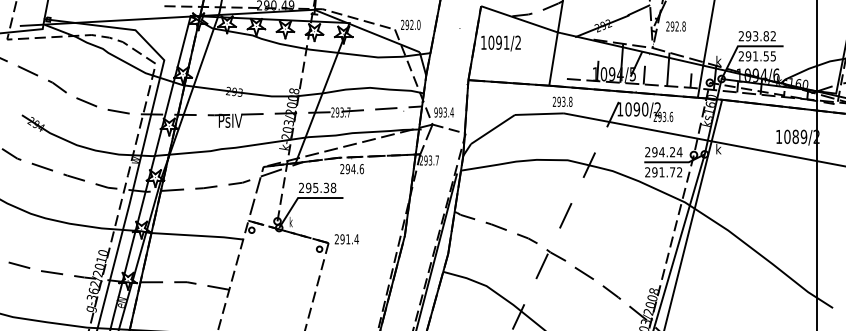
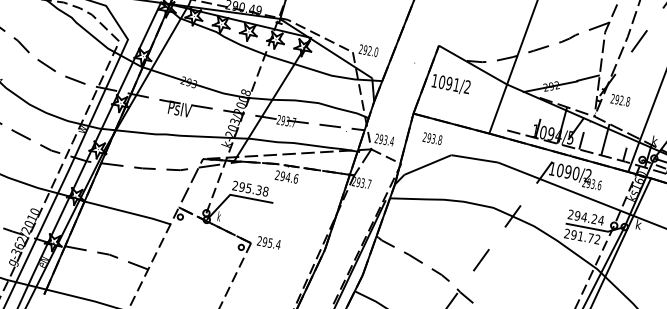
text: (562, 101) -> (432, 138), moved
text: (435, 112) -> (376, 138), 993.4 -> 293.4
text: (348, 239) -> (270, 243), 291.4 -> 295.4

